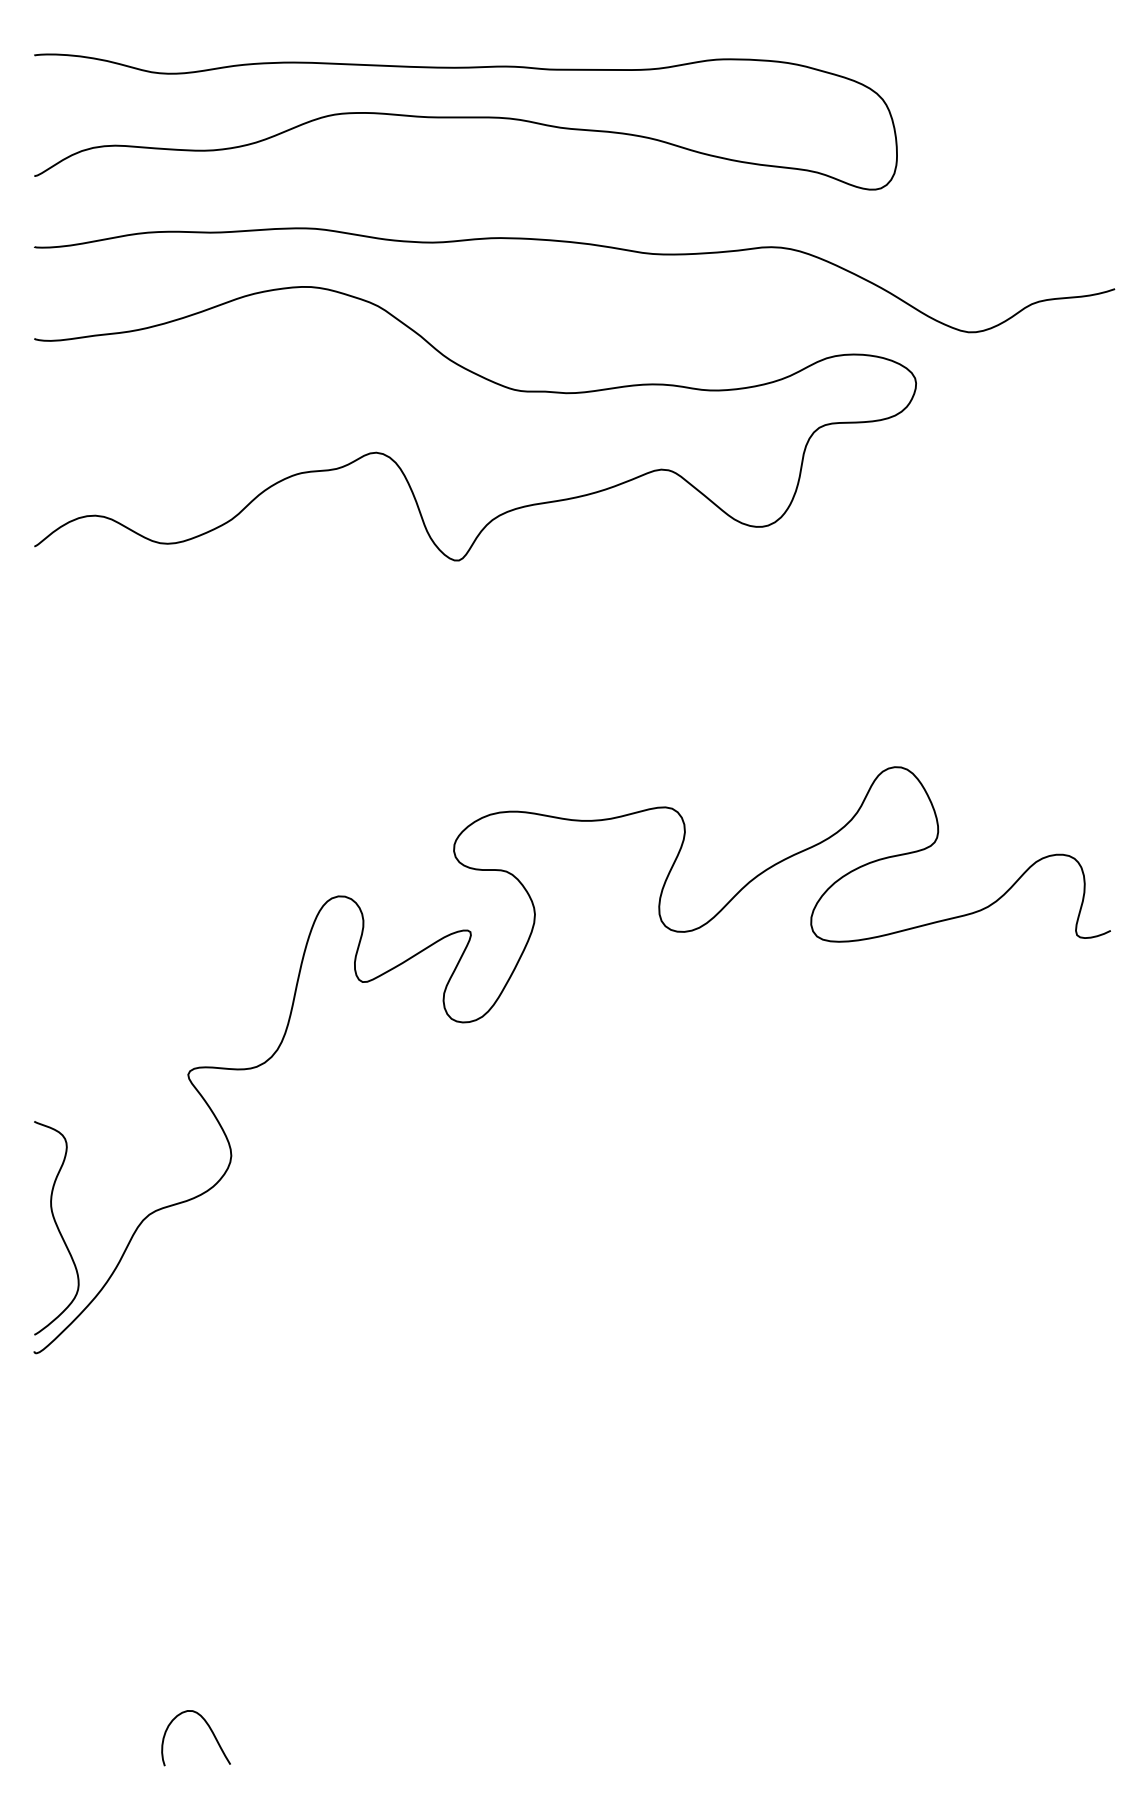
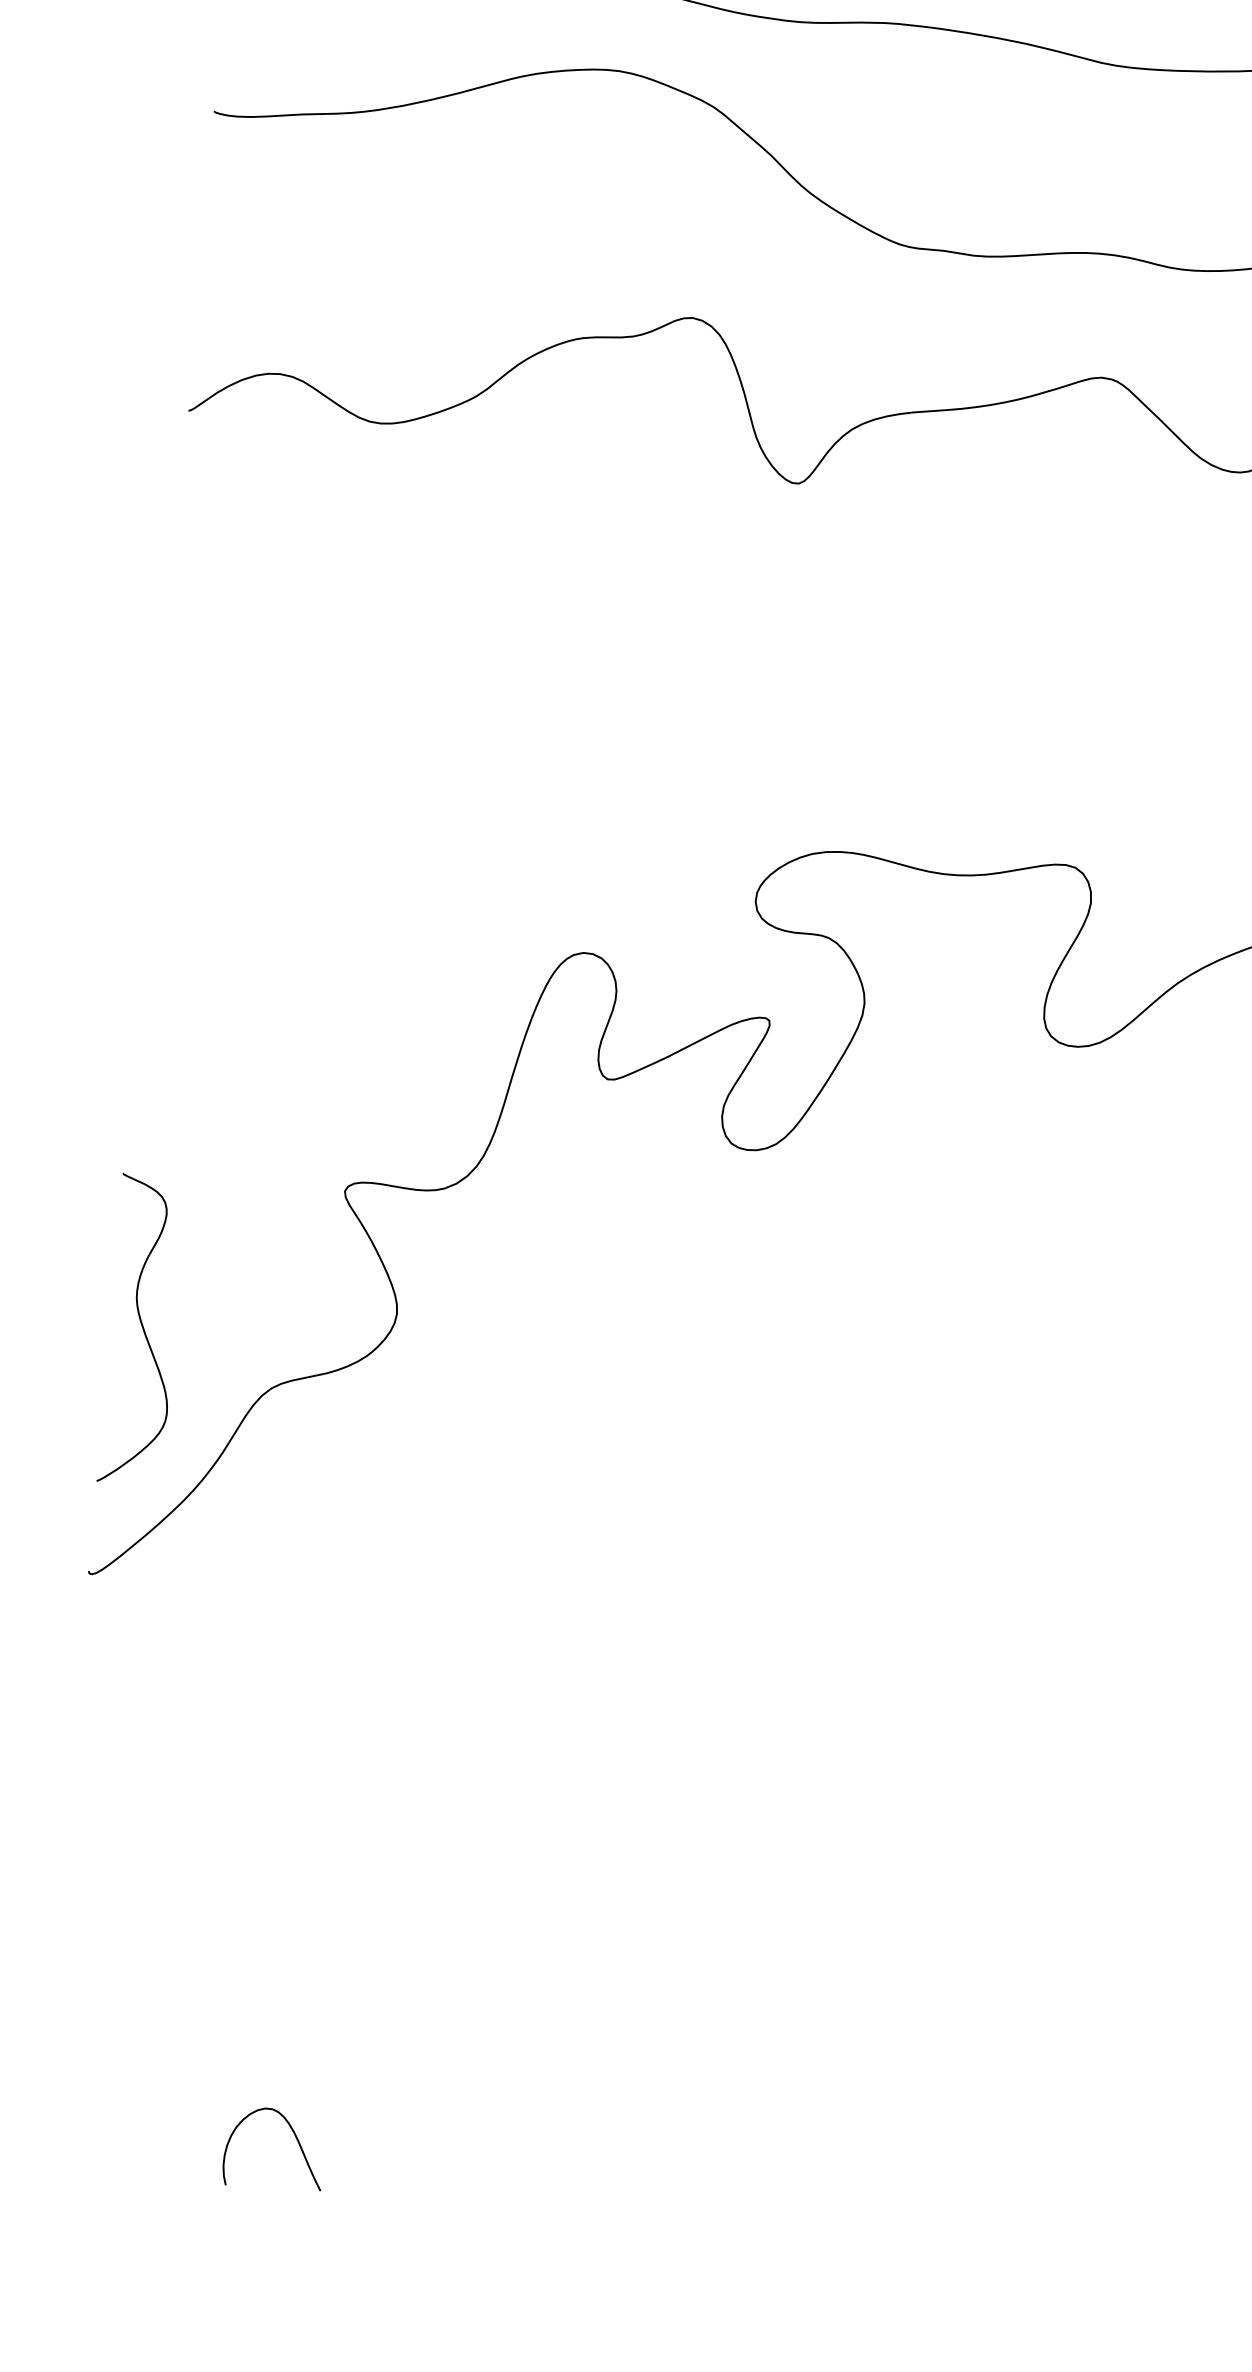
curve: (56, 1227) -> (141, 1329), moved

